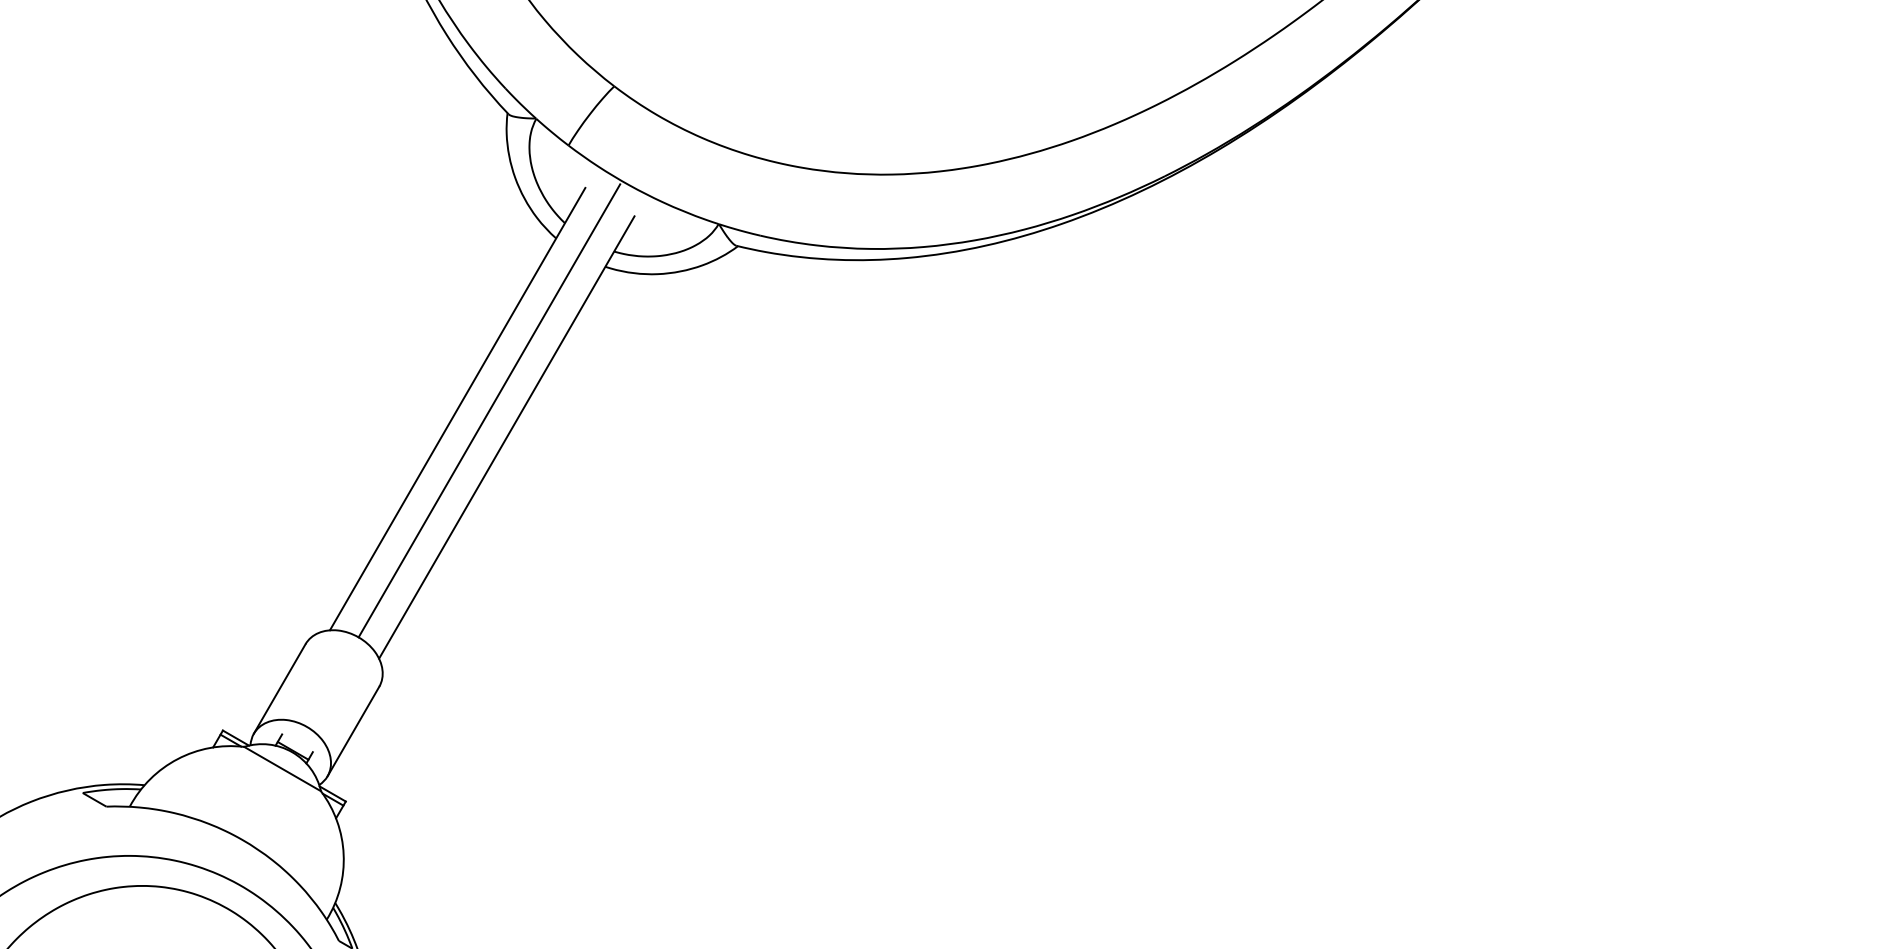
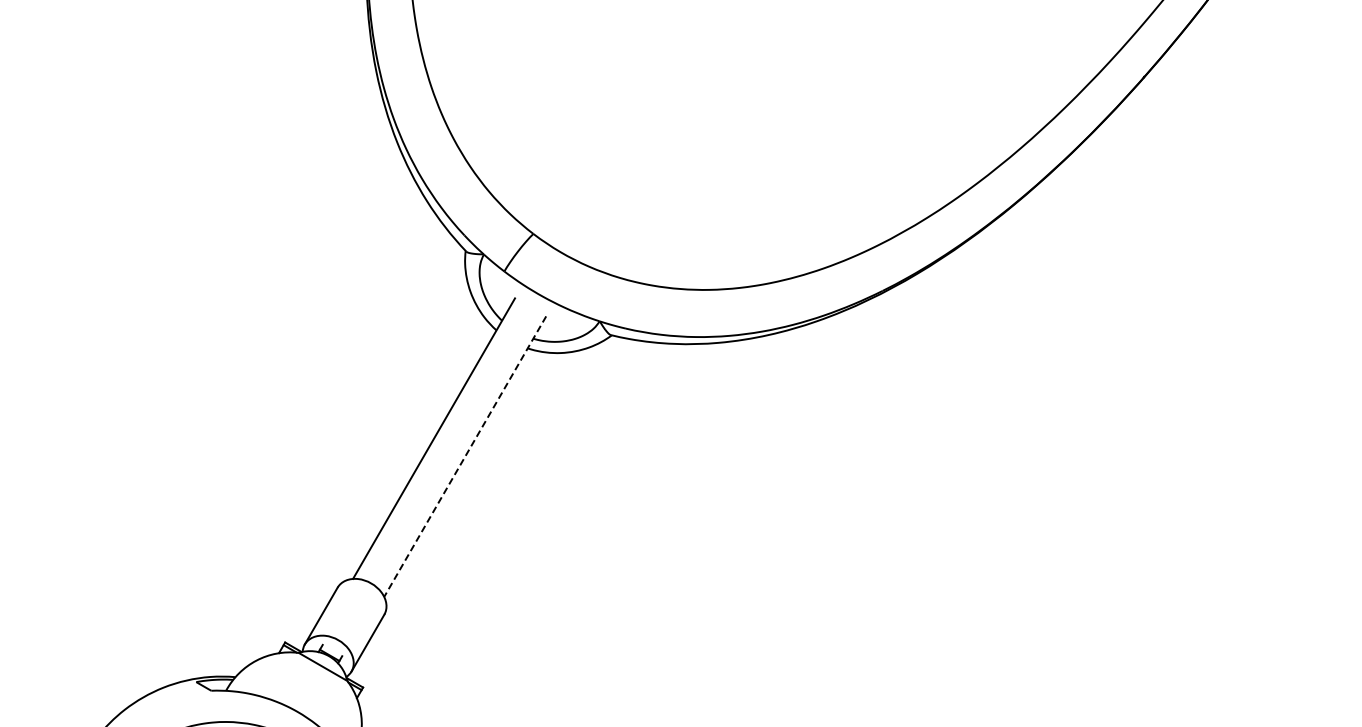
line: (489, 410) -> (454, 439), removed
line: (507, 437) -> (465, 456), solid -> dashed

